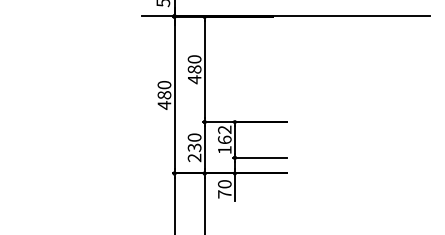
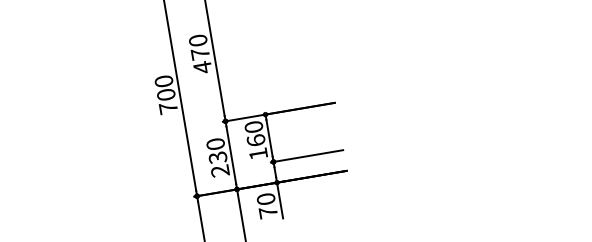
text: (194, 69) -> (200, 54), 480 -> 470
text: (164, 100) -> (167, 101), 480 -> 700
text: (224, 129) -> (253, 126), 162 -> 160

